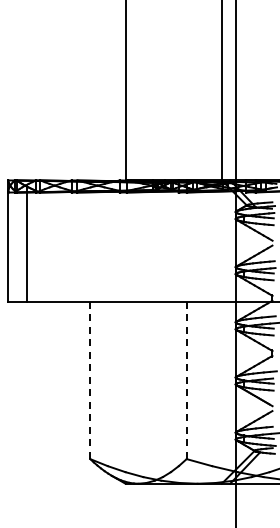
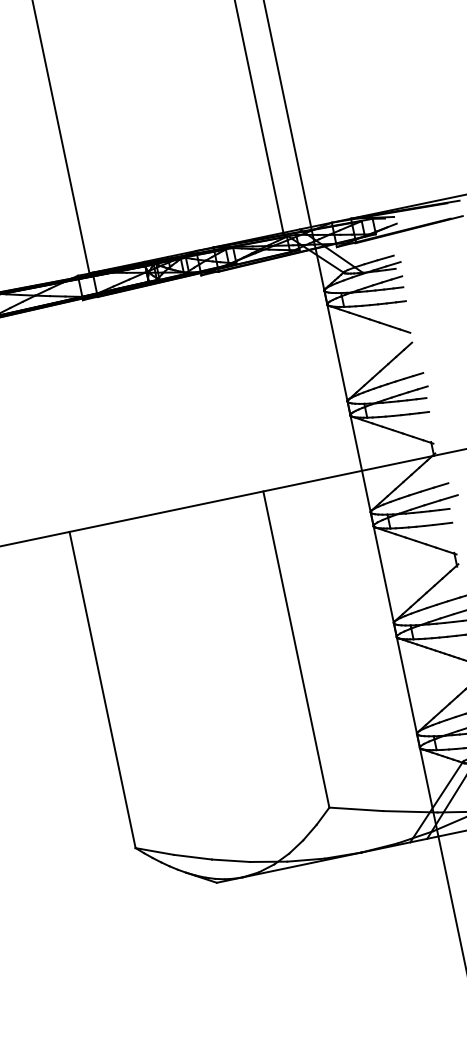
line: (90, 380) -> (103, 690), dashed -> solid
line: (186, 380) -> (295, 649), dashed -> solid

